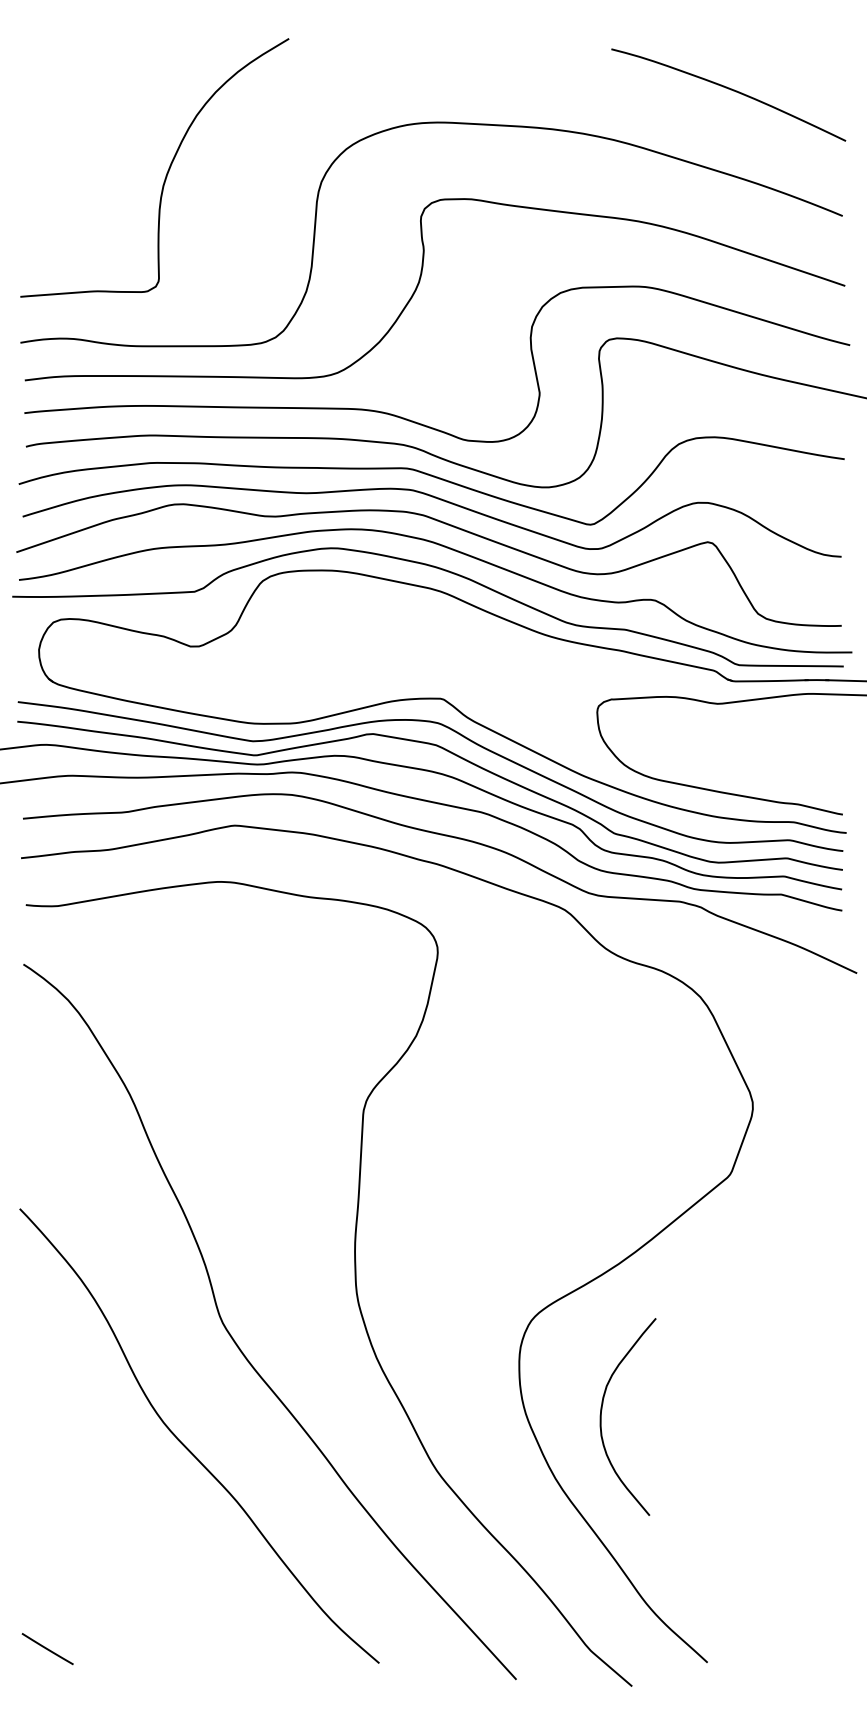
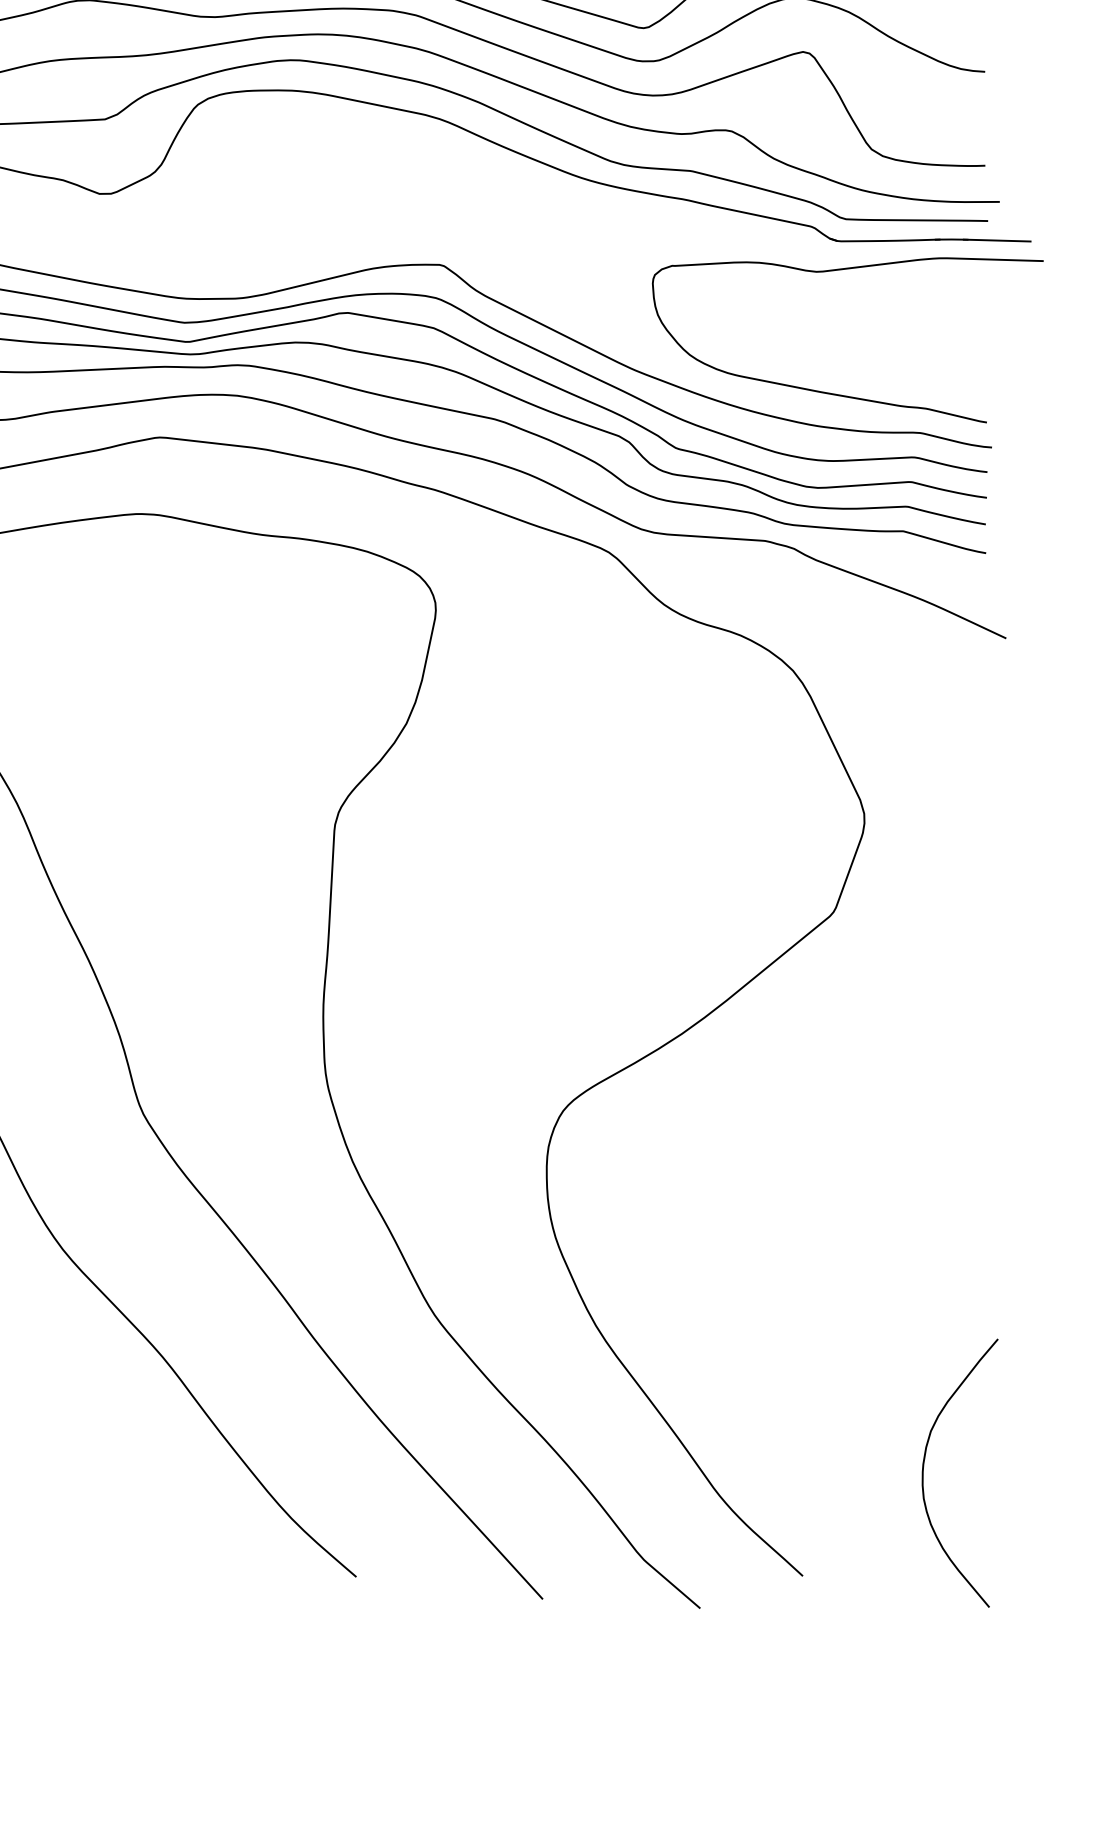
curve: (602, 1410) -> (925, 1464), moved

